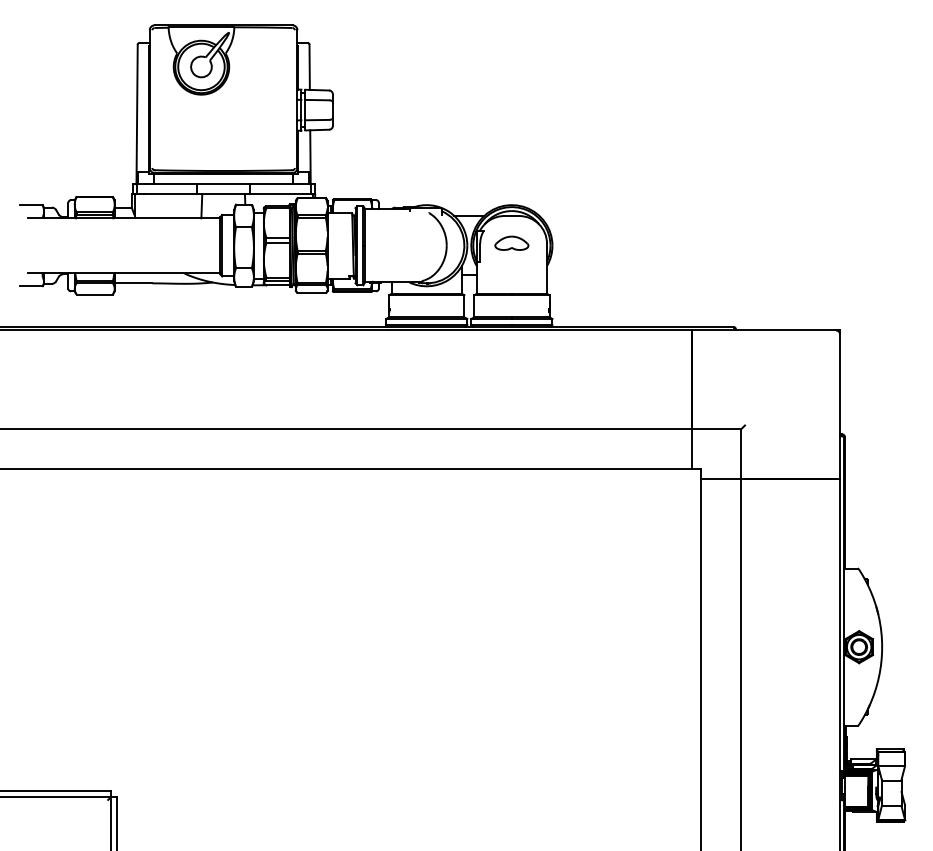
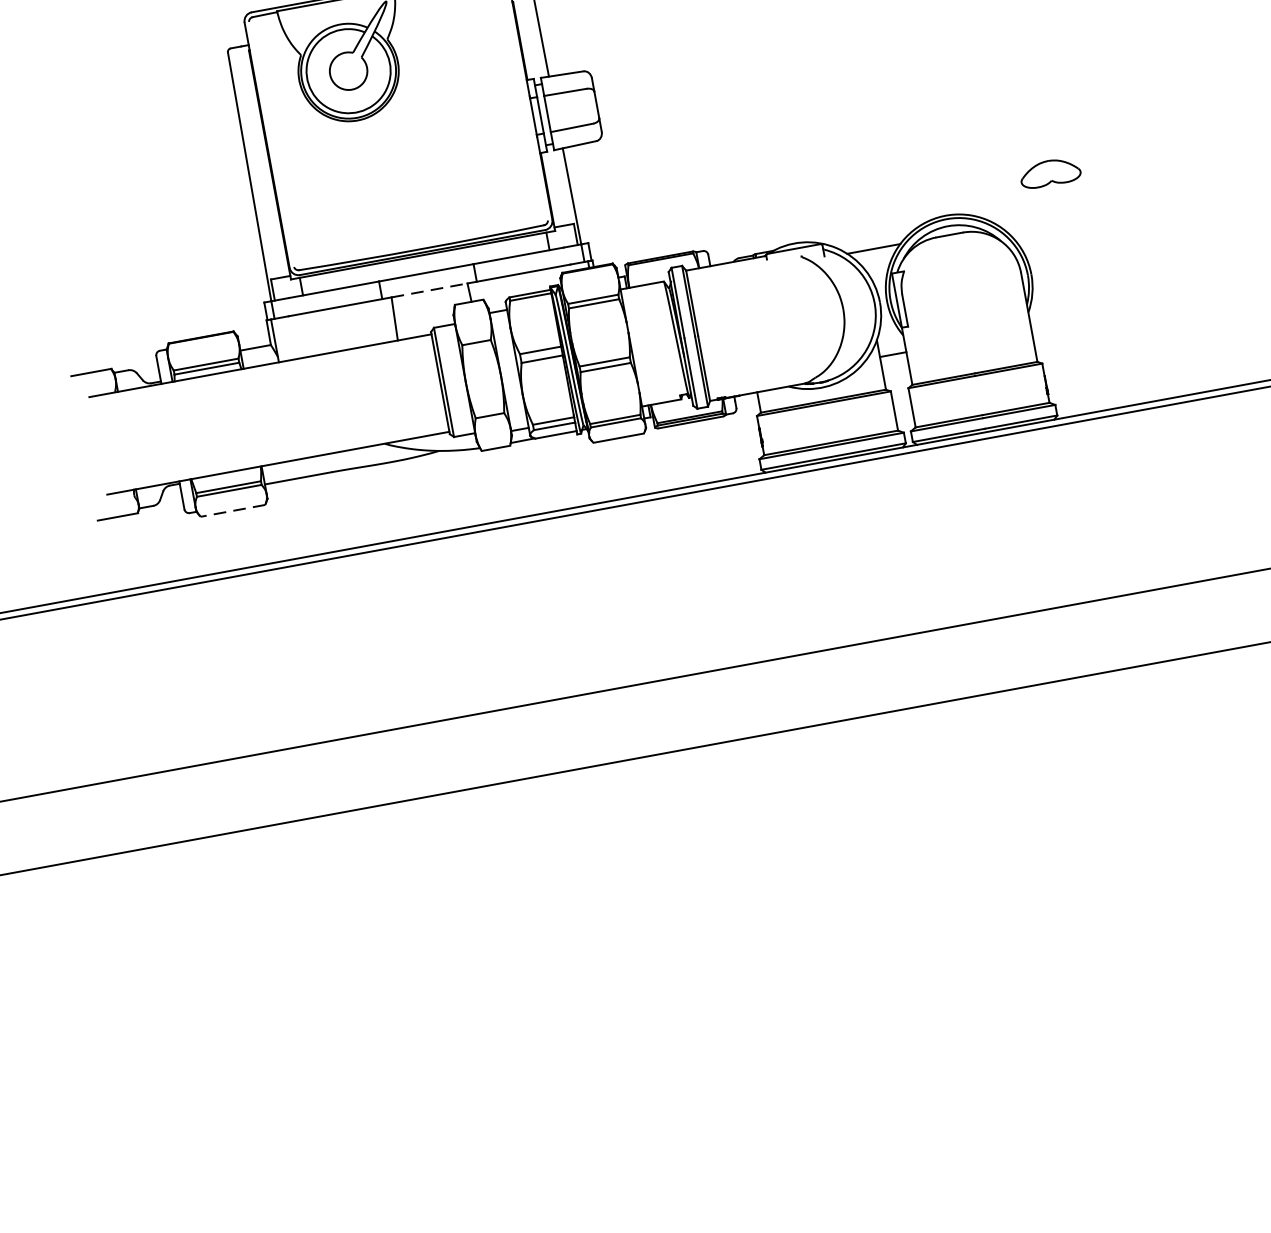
line: (224, 194) -> (431, 290), solid -> dashed
part: (511, 242) -> (1049, 171), moved
line: (94, 294) -> (232, 510), solid -> dashed

